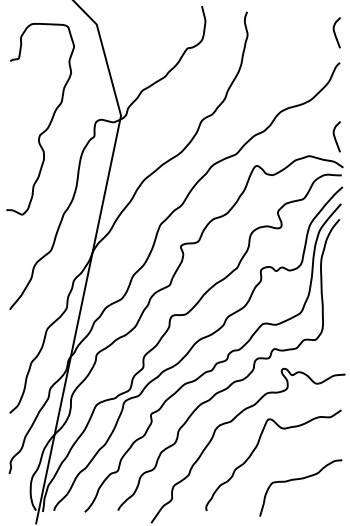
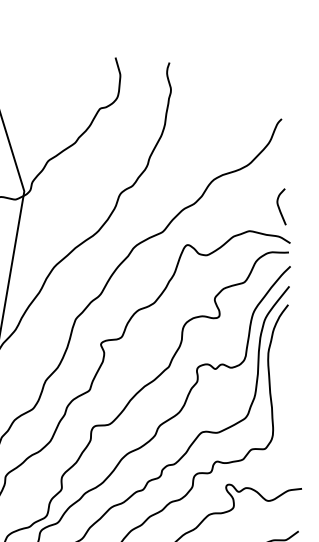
curve: (335, 32) -> (275, 83), removed

